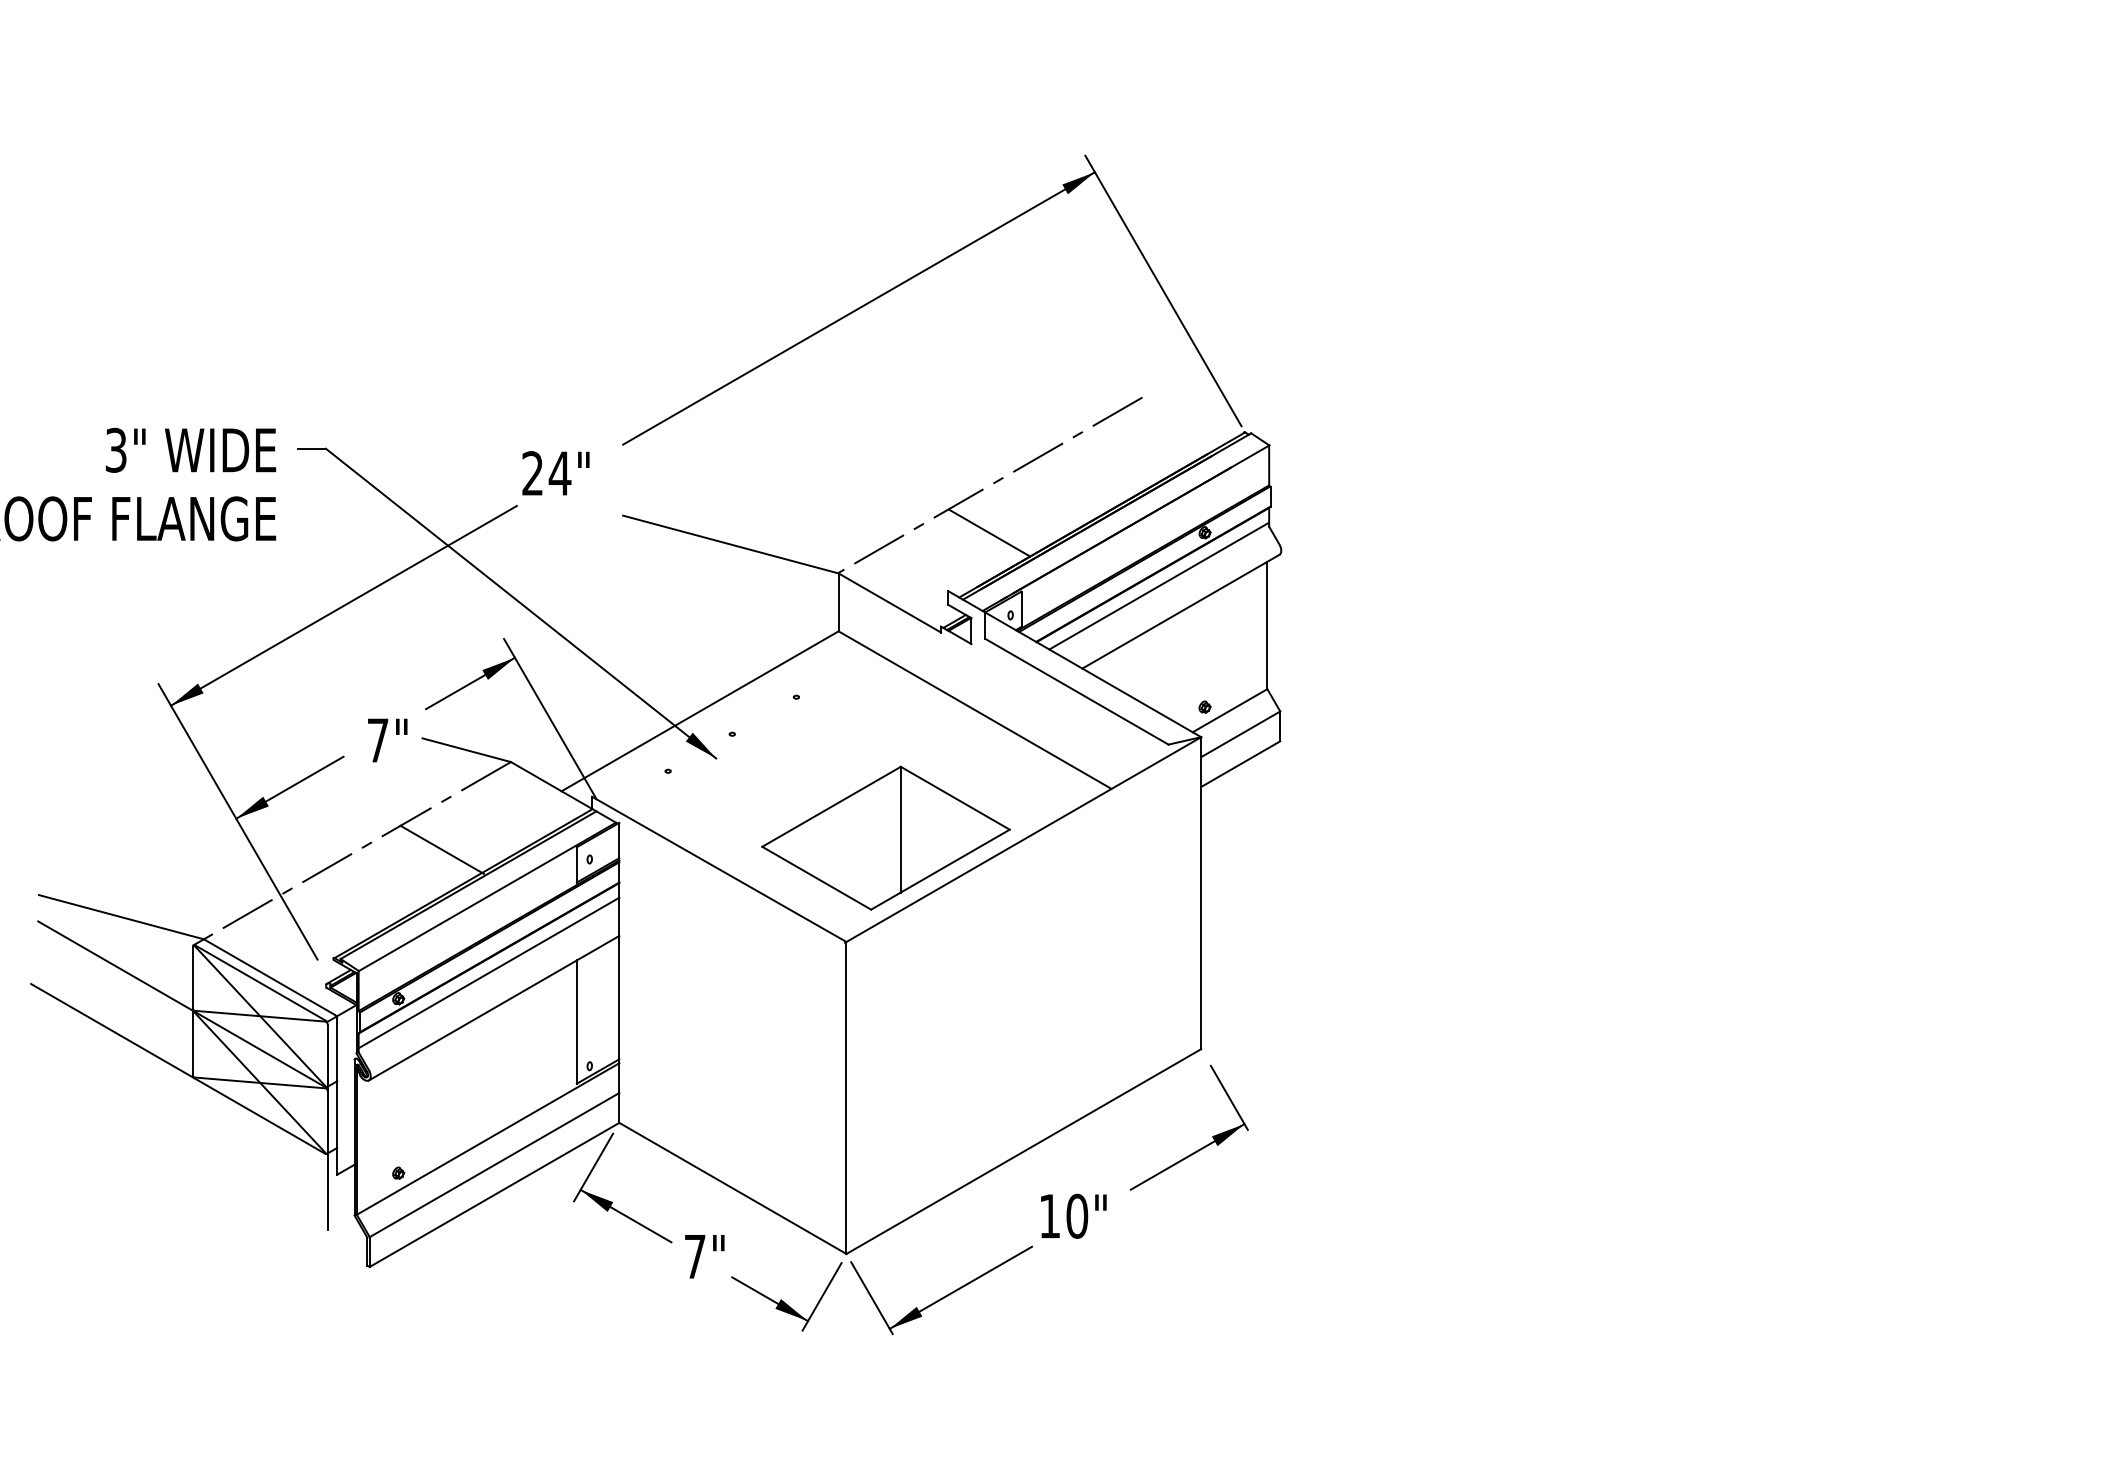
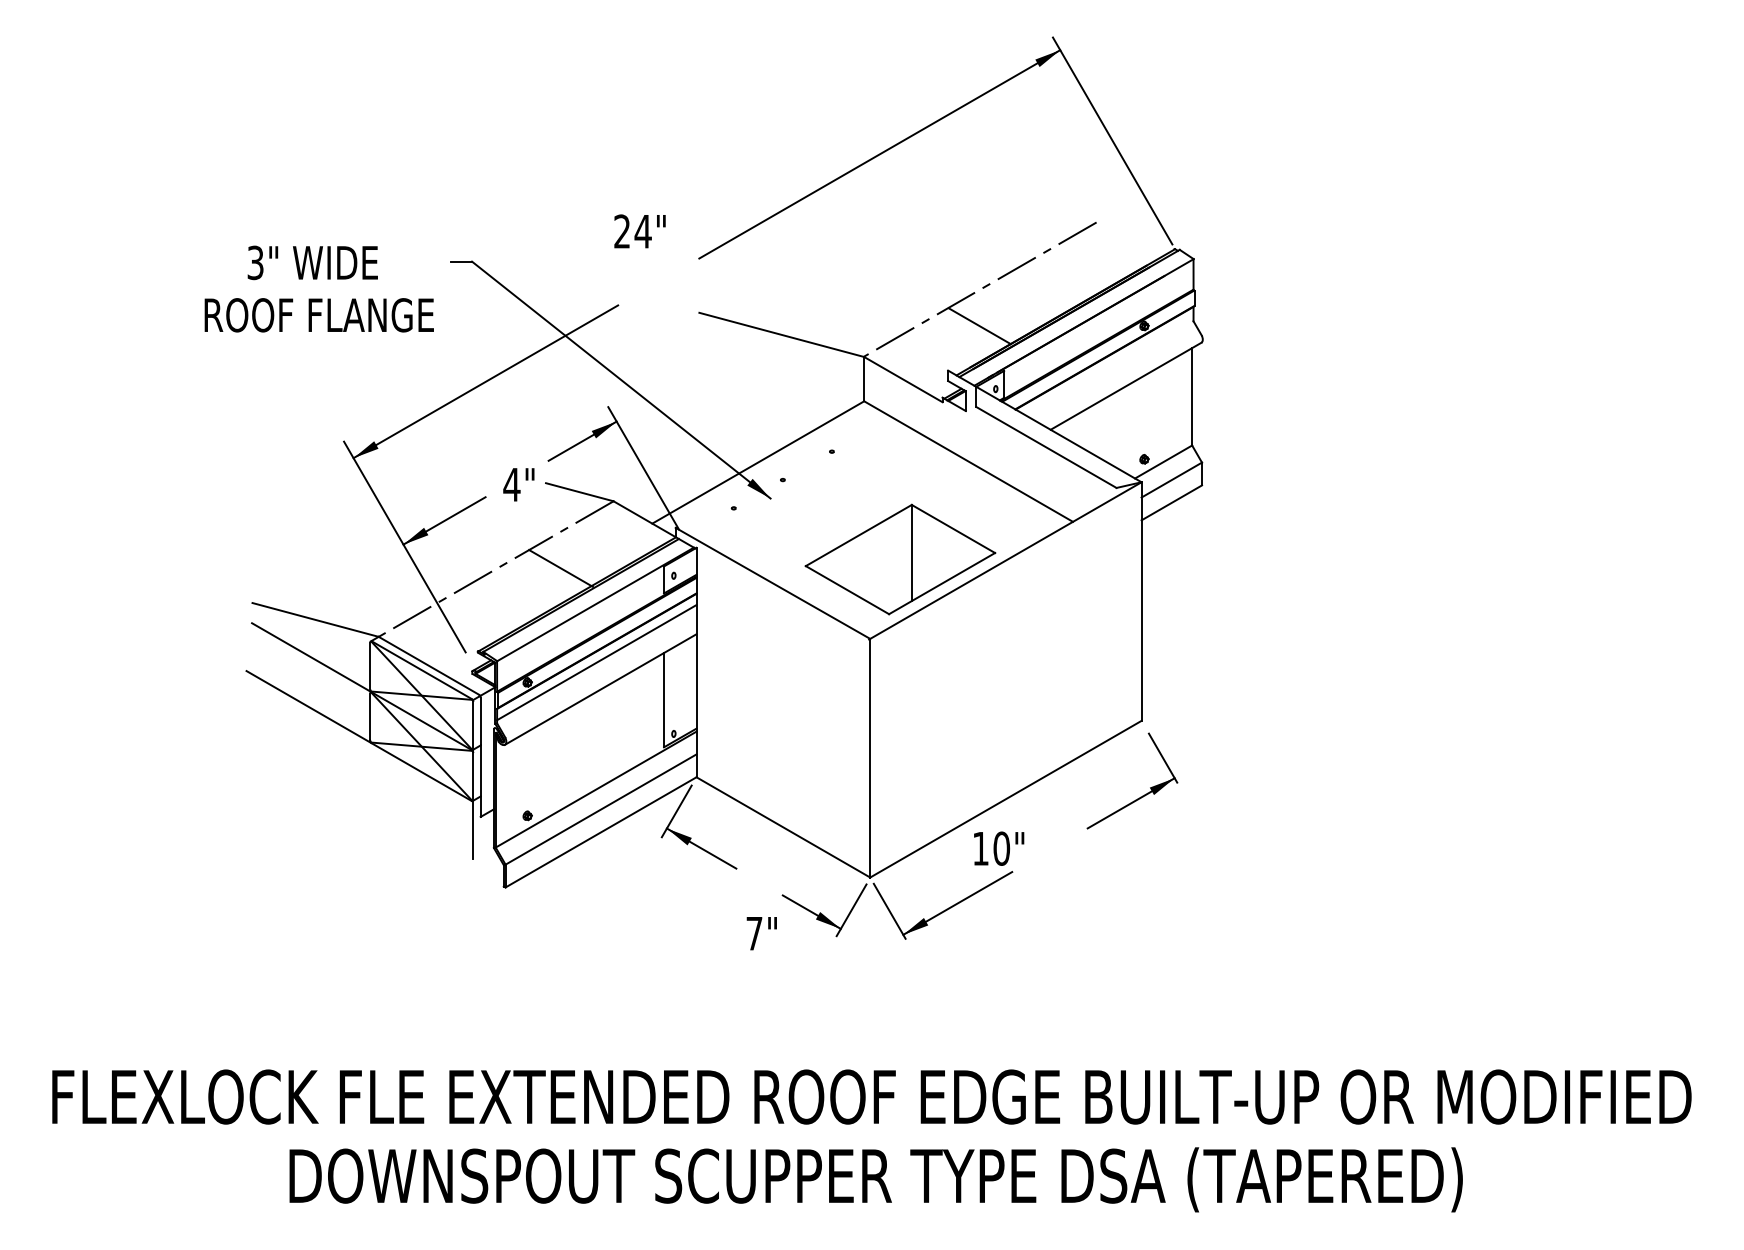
text: (190, 449) -> (312, 262), moved
text: (555, 473) -> (639, 231), moved
line: (1159, 585) -> (1109, 366), removed
text: (377, 740) -> (511, 484), 7" -> 4"
text: (1074, 1215) -> (999, 848), moved
text: (704, 1256) -> (761, 933), moved

